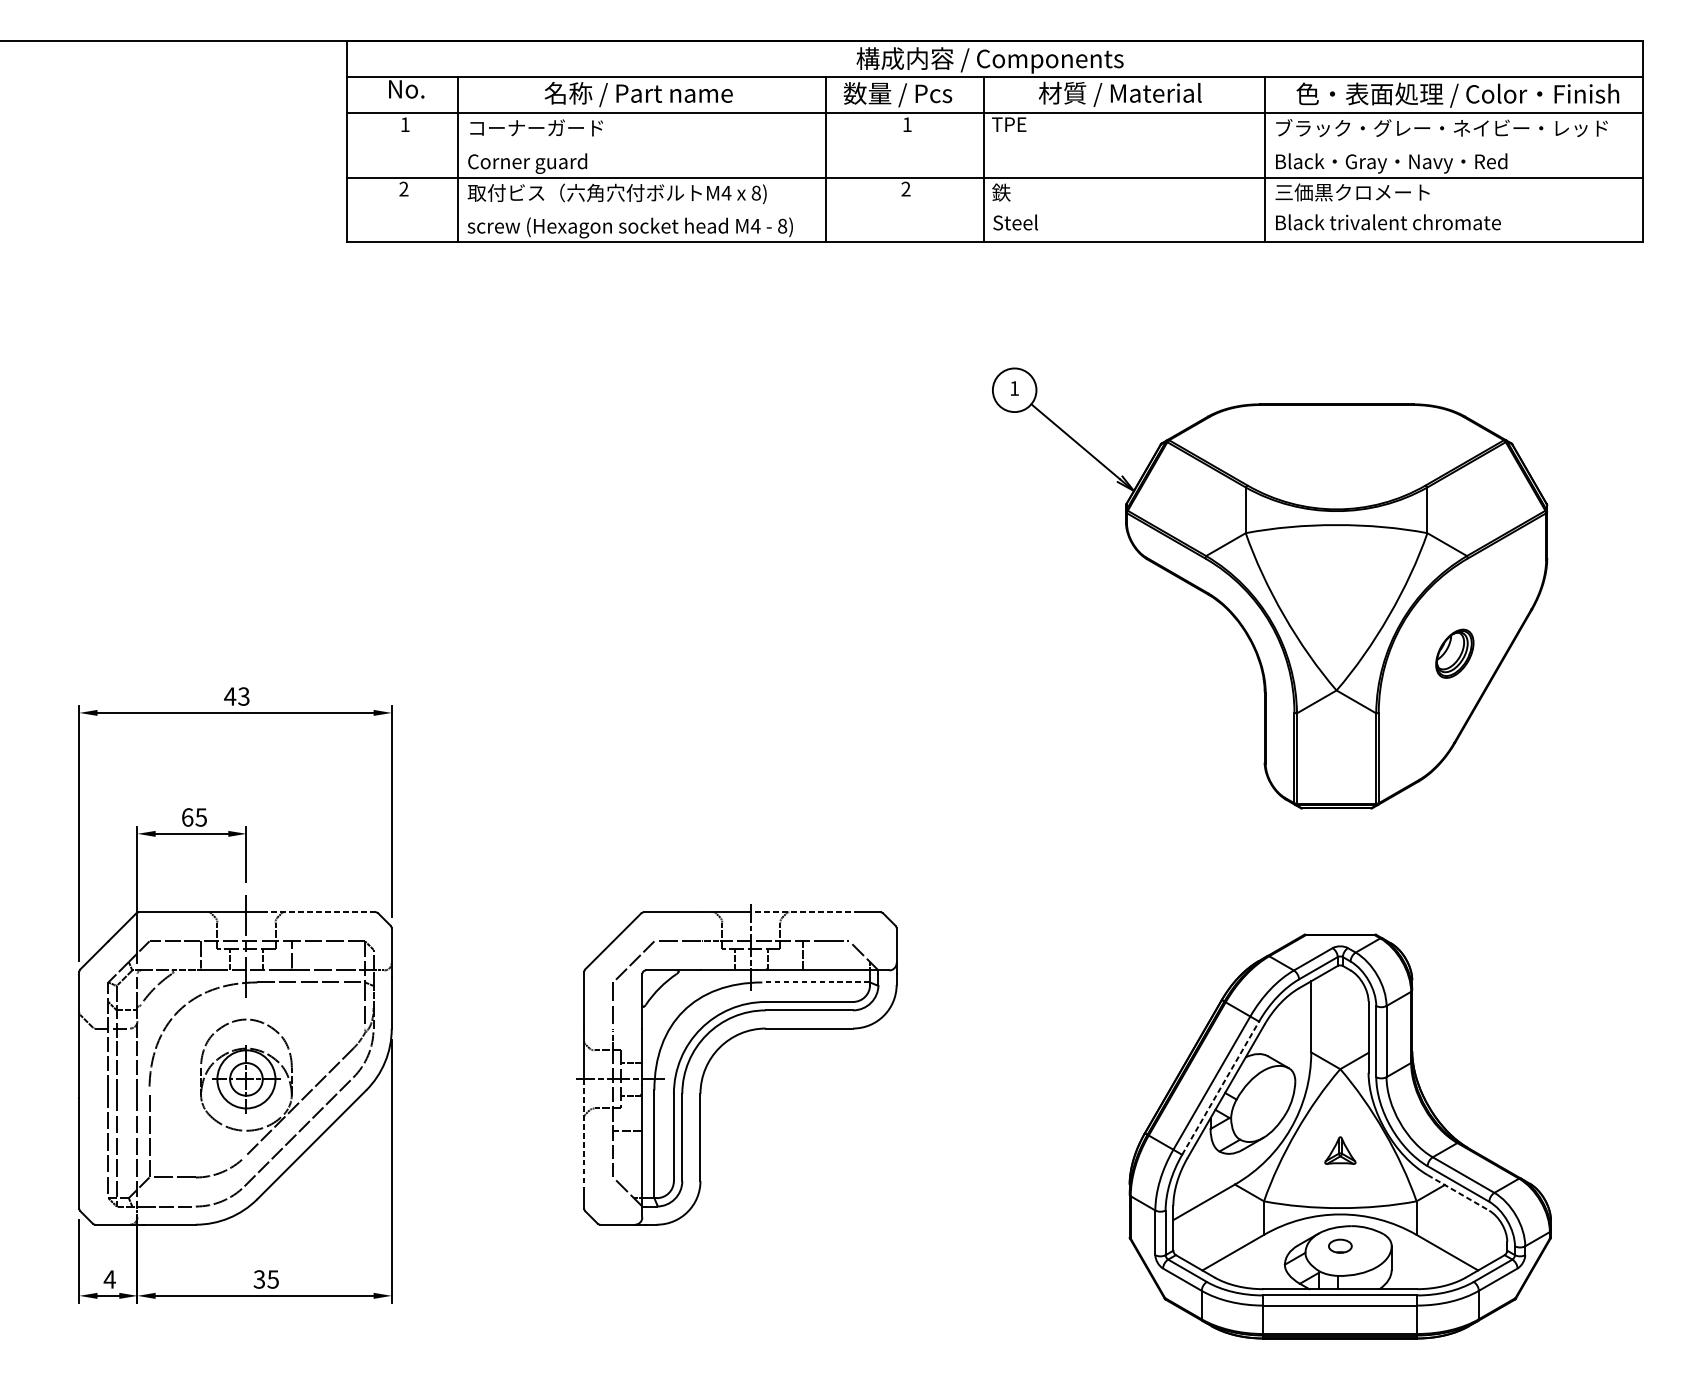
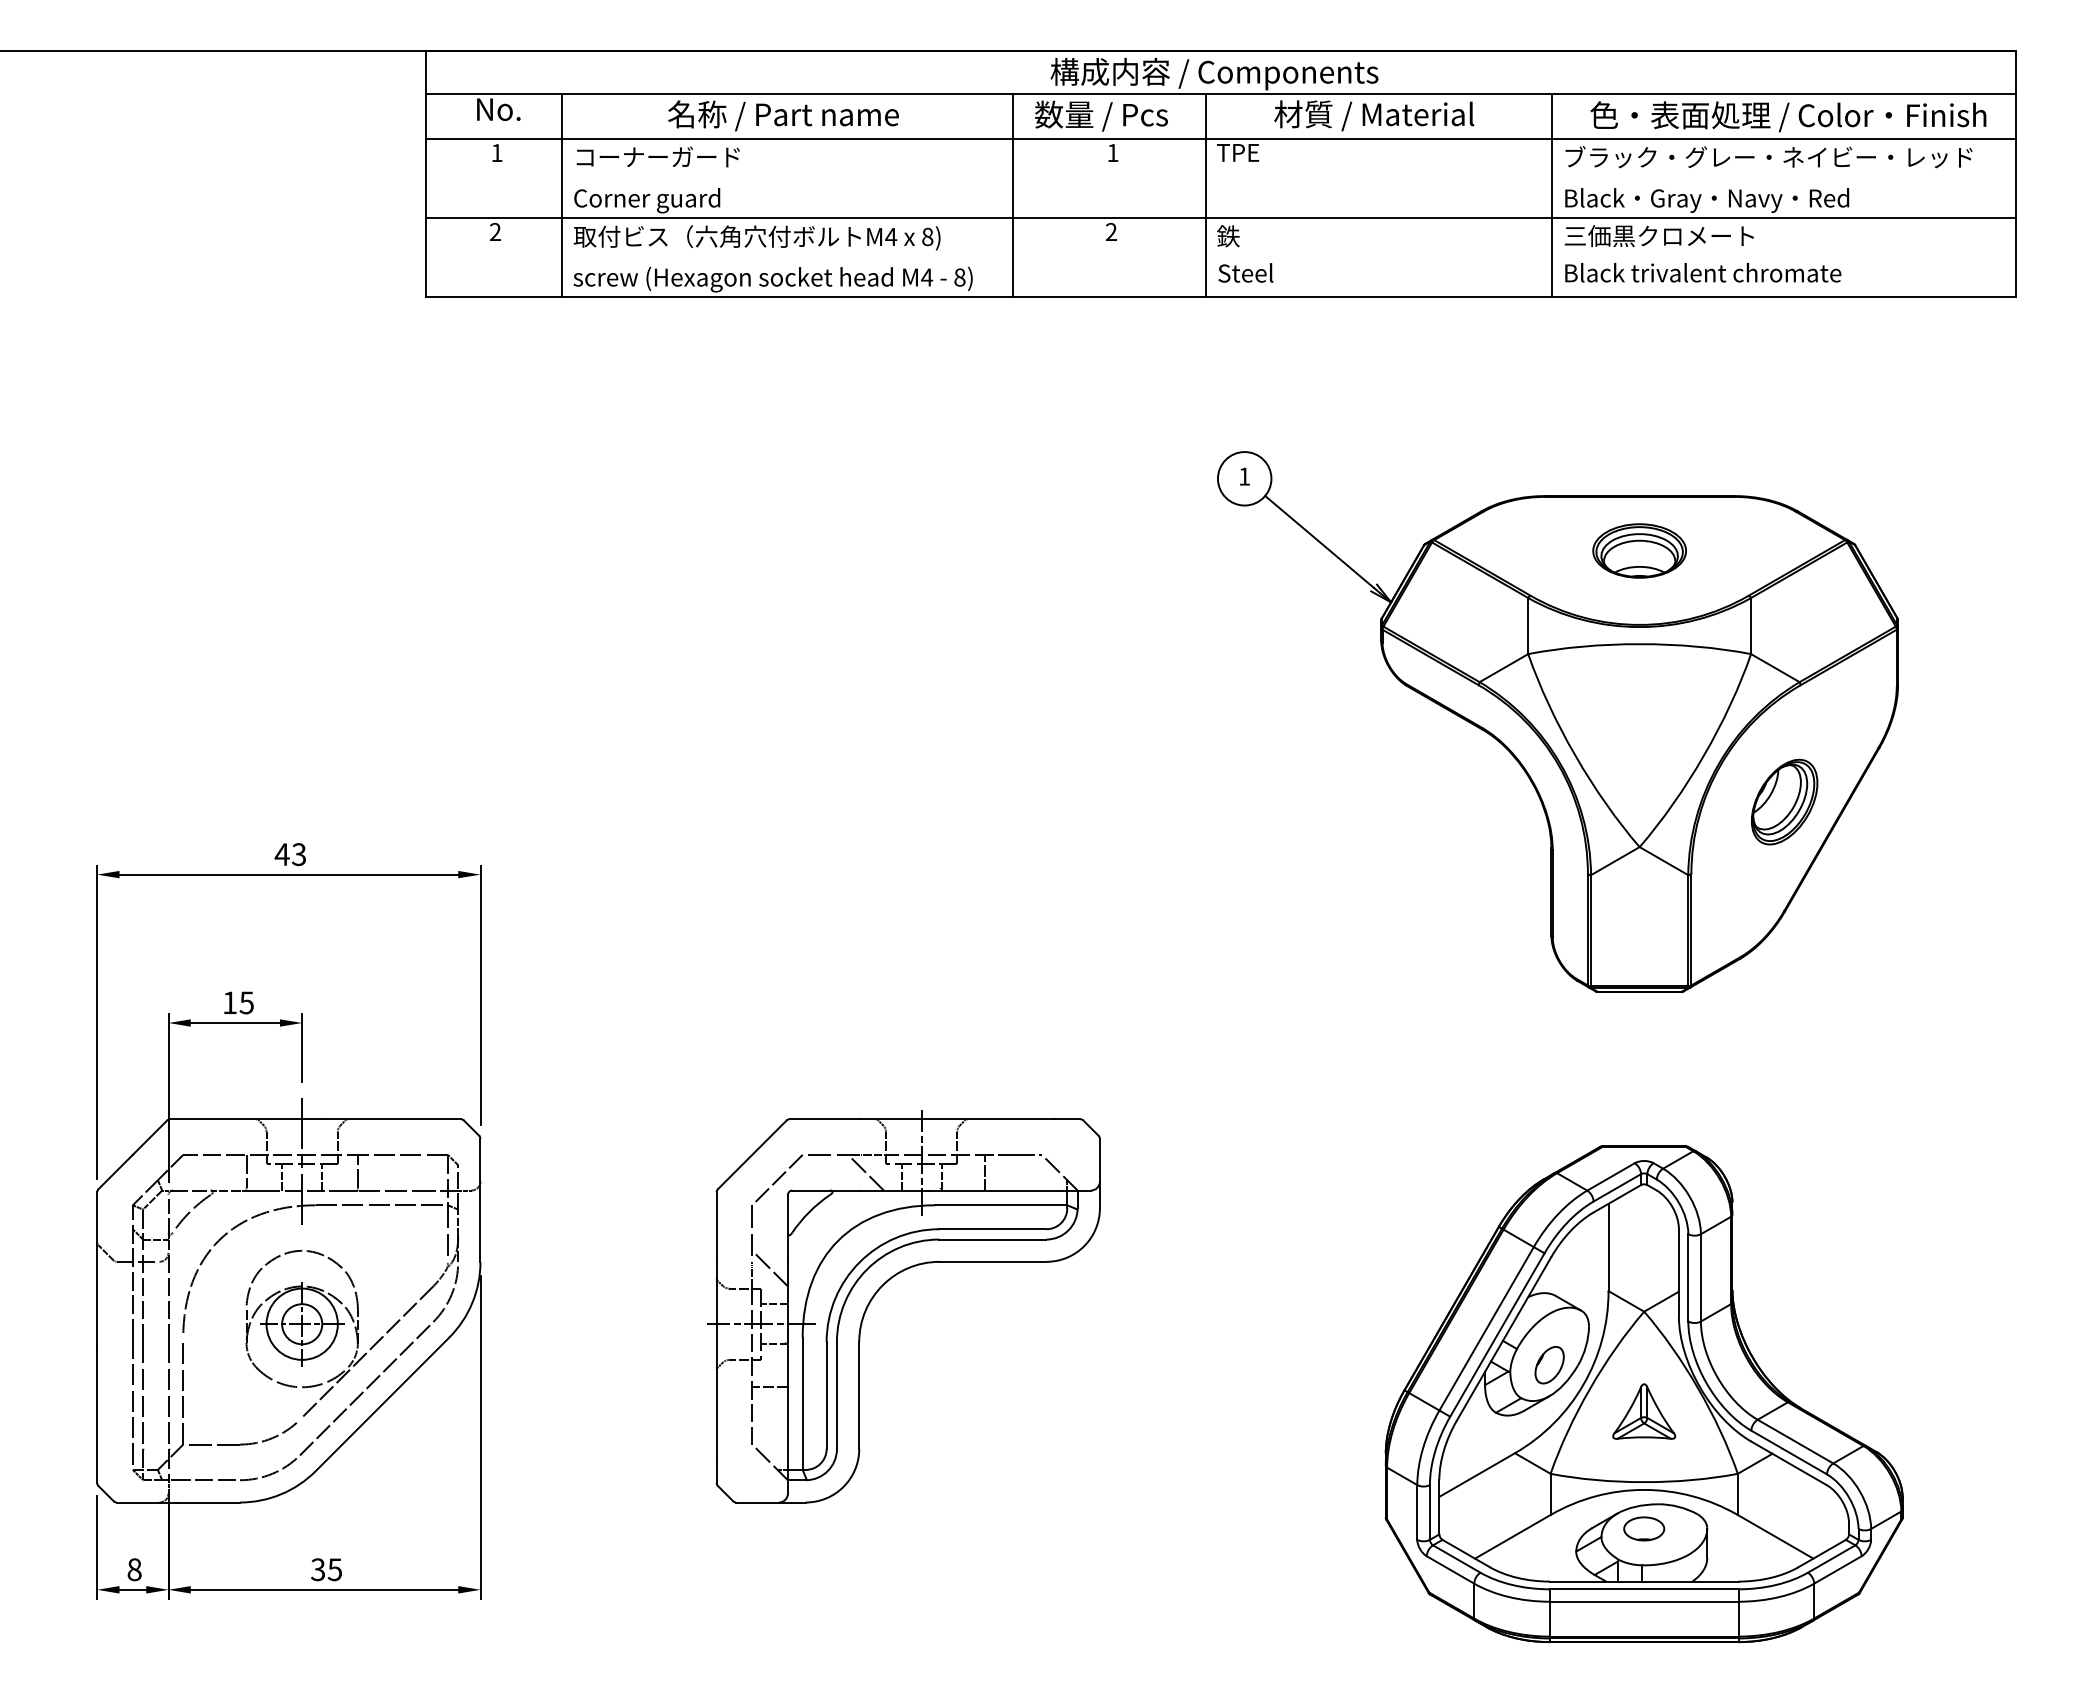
part: (1336, 448) -> (1639, 550), added
part: (1454, 653) -> (1784, 801), size x1.43
text: (187, 817) -> (230, 1002), 65 -> 15
line: (320, 912) -> (392, 1119), dashed -> solid
line: (805, 912) -> (987, 1119), dashed -> solid
line: (705, 955) -> (865, 1172), added
line: (815, 982) -> (1000, 1205), dashed -> solid
line: (627, 1033) -> (769, 1268), added
line: (1220, 1087) -> (1497, 1334), dashed -> solid
part: (1263, 1113) -> (1549, 1365), added
line: (584, 1133) -> (716, 1390), dashed -> solid
part: (1340, 1150) -> (1644, 1411), size x1.67
line: (1458, 1192) -> (1789, 1463), dashed -> solid
part: (1340, 1245) -> (1644, 1528), size x1.43
text: (109, 1279) -> (134, 1569), 4 -> 8

